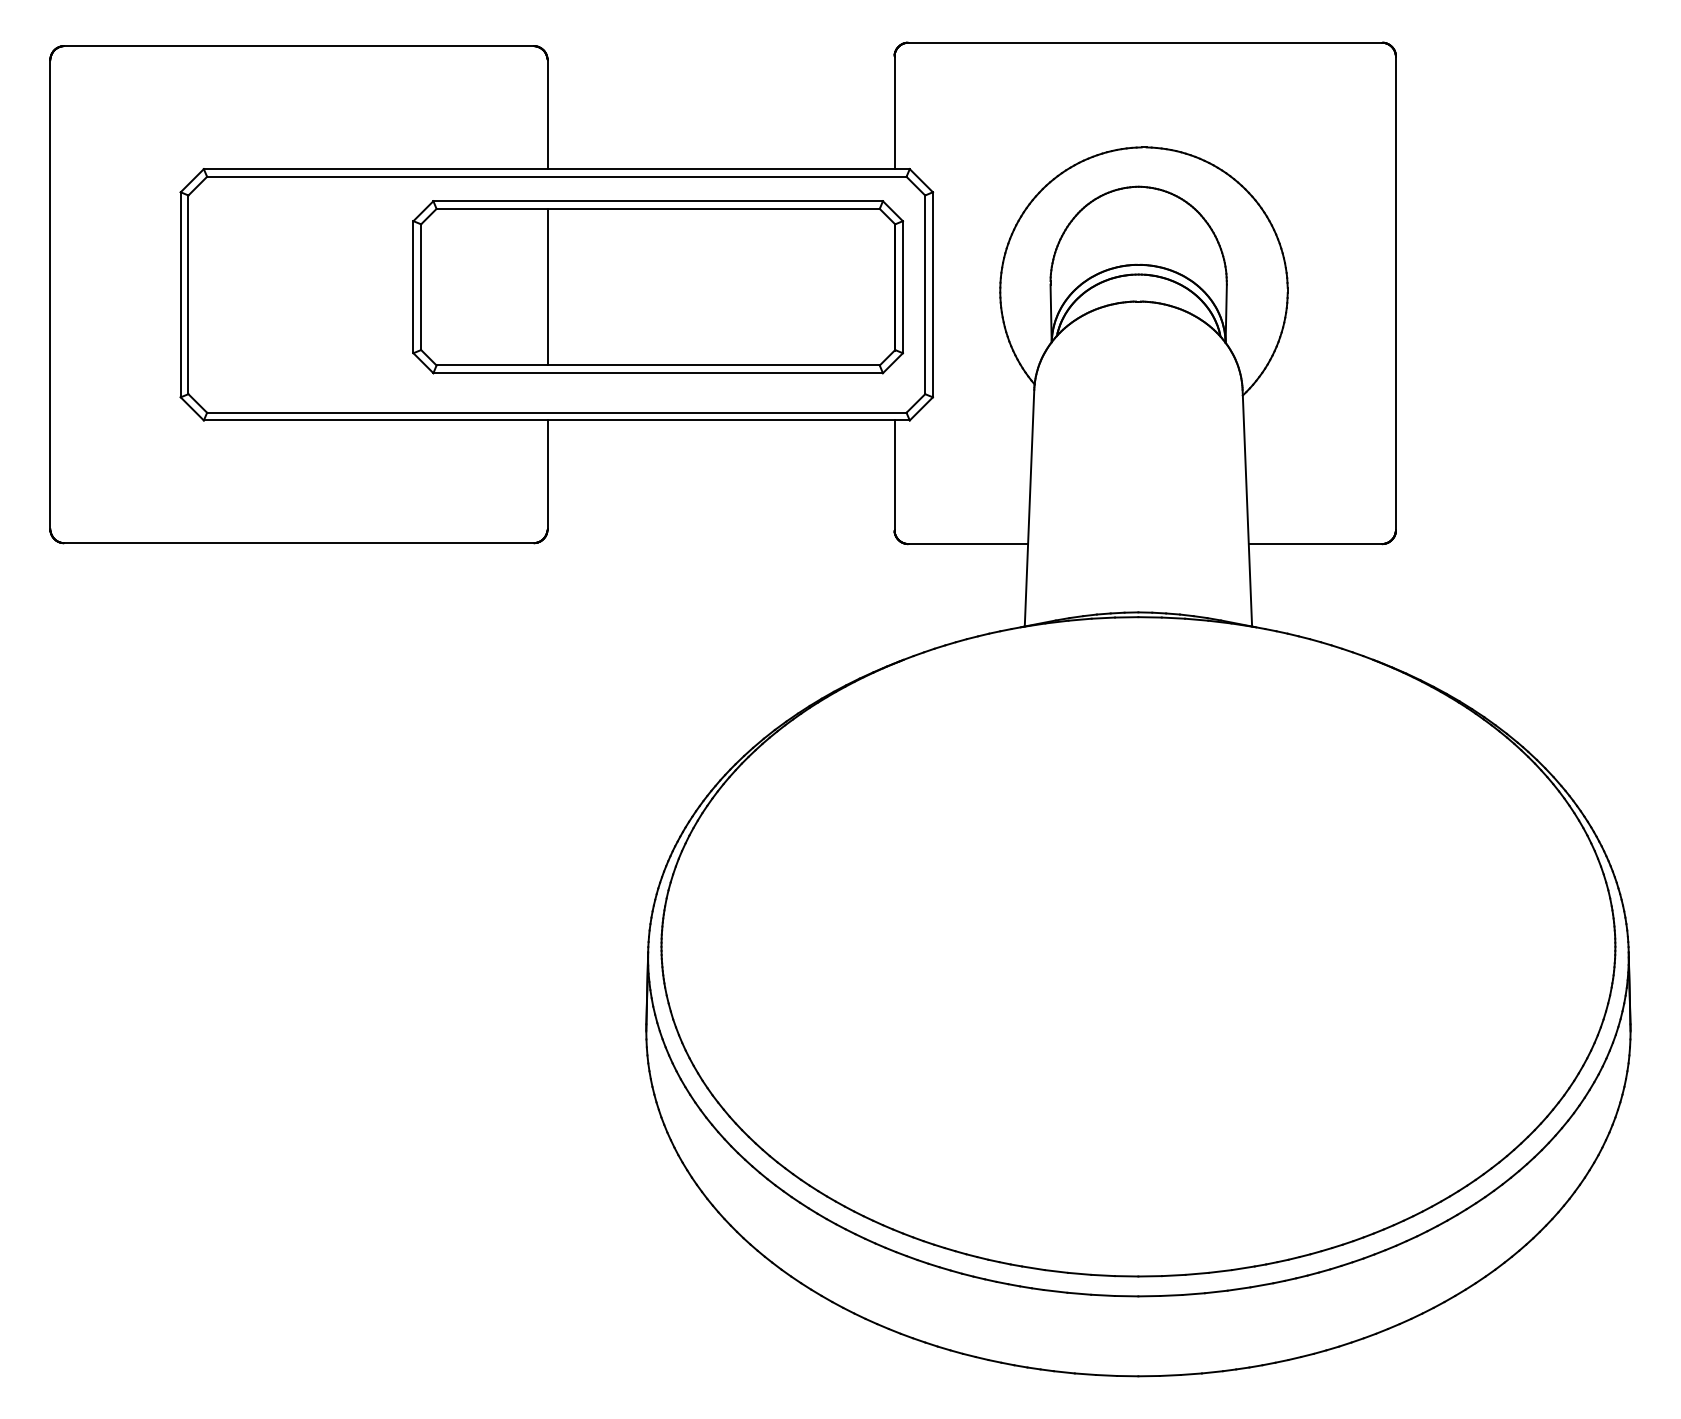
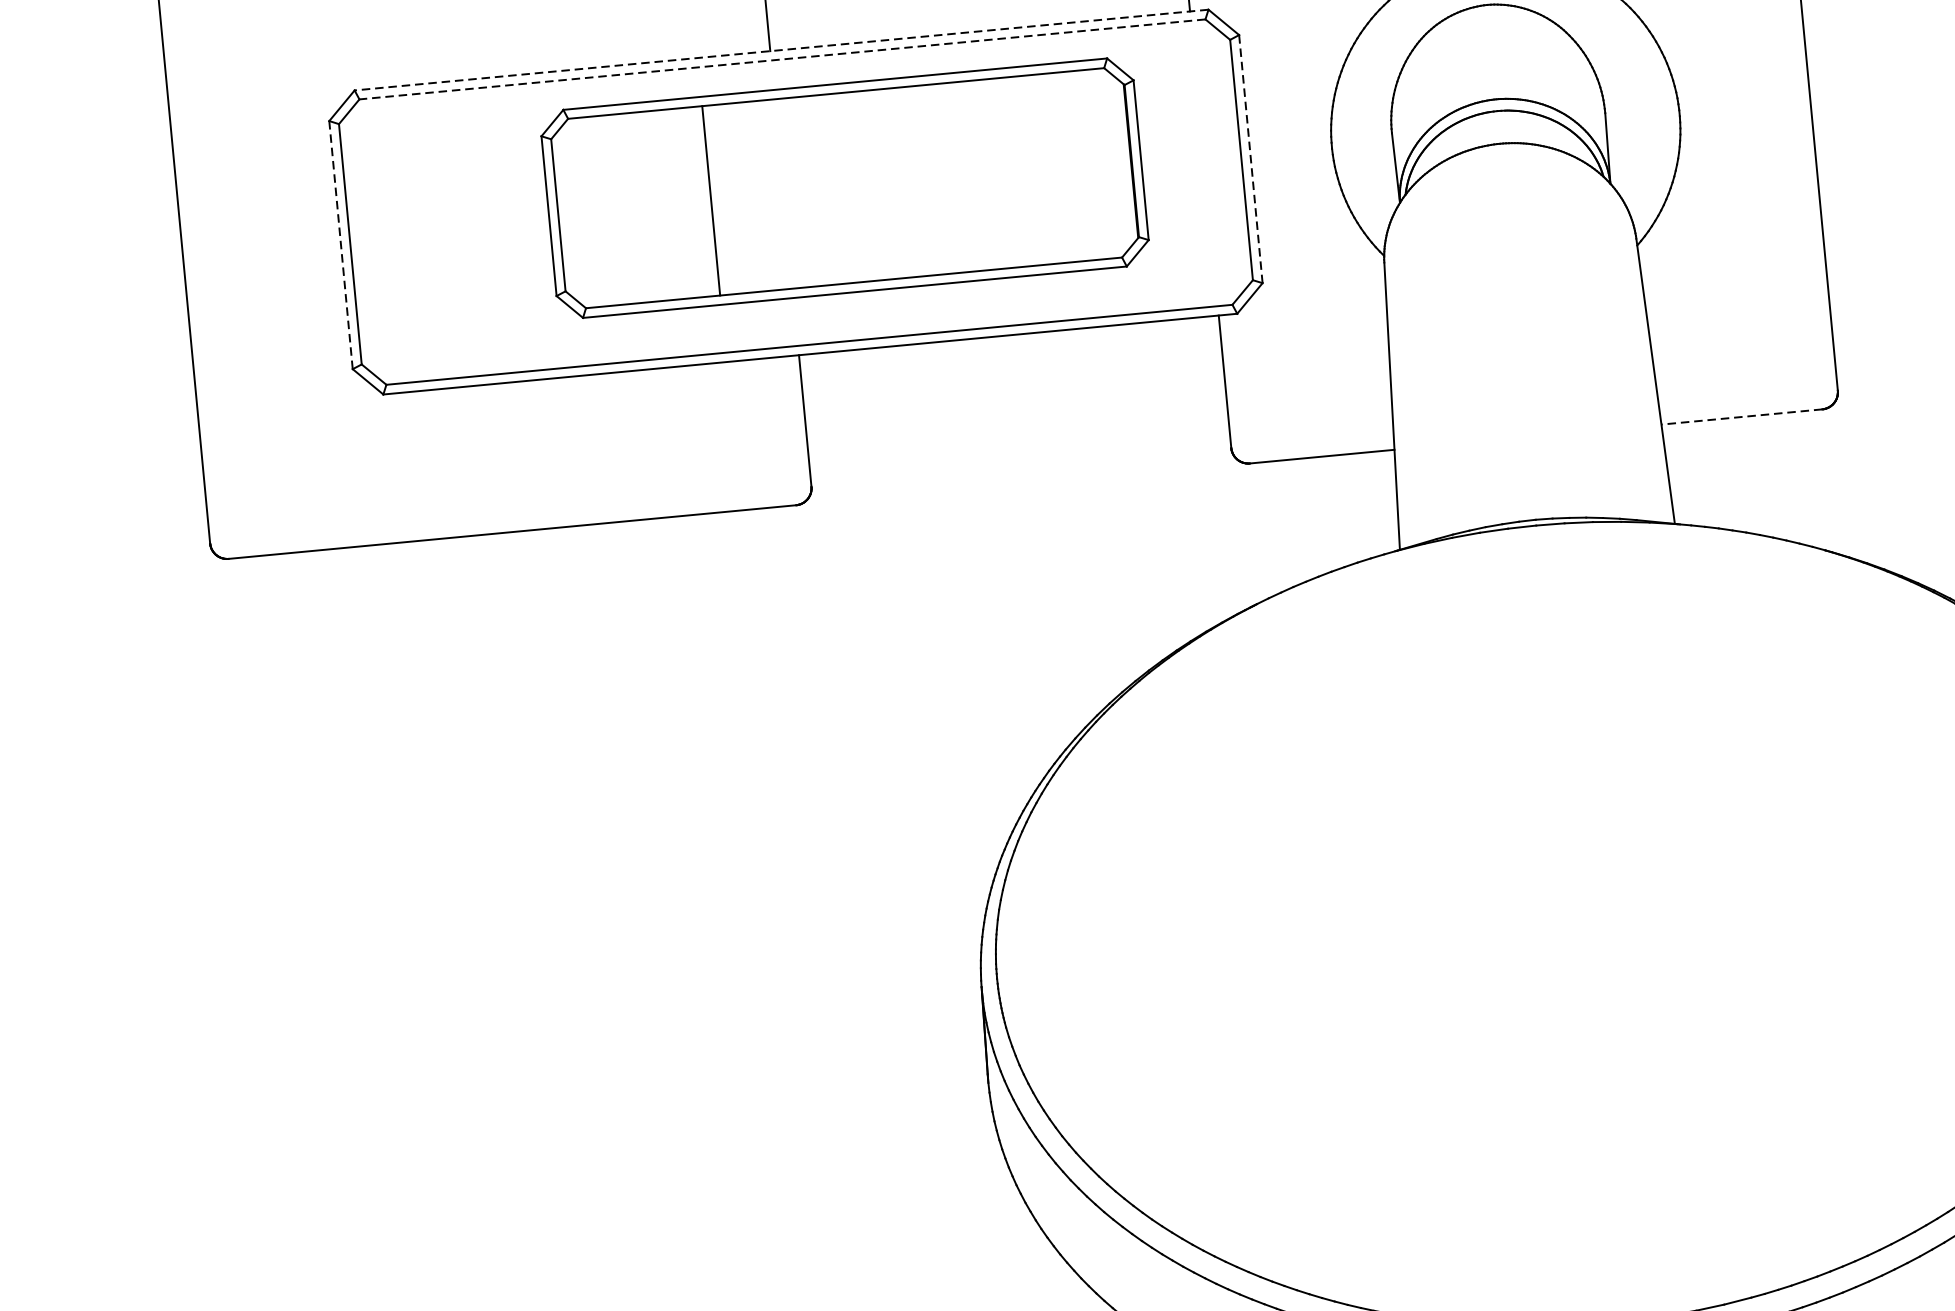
line: (556, 169) -> (781, 50), solid -> dashed
line: (556, 176) -> (782, 59), solid -> dashed
part: (658, 287) -> (845, 188), moved
line: (180, 294) -> (340, 244), solid -> dashed
line: (932, 294) -> (1250, 158), solid -> dashed
line: (1315, 544) -> (1742, 417), solid -> dashed

